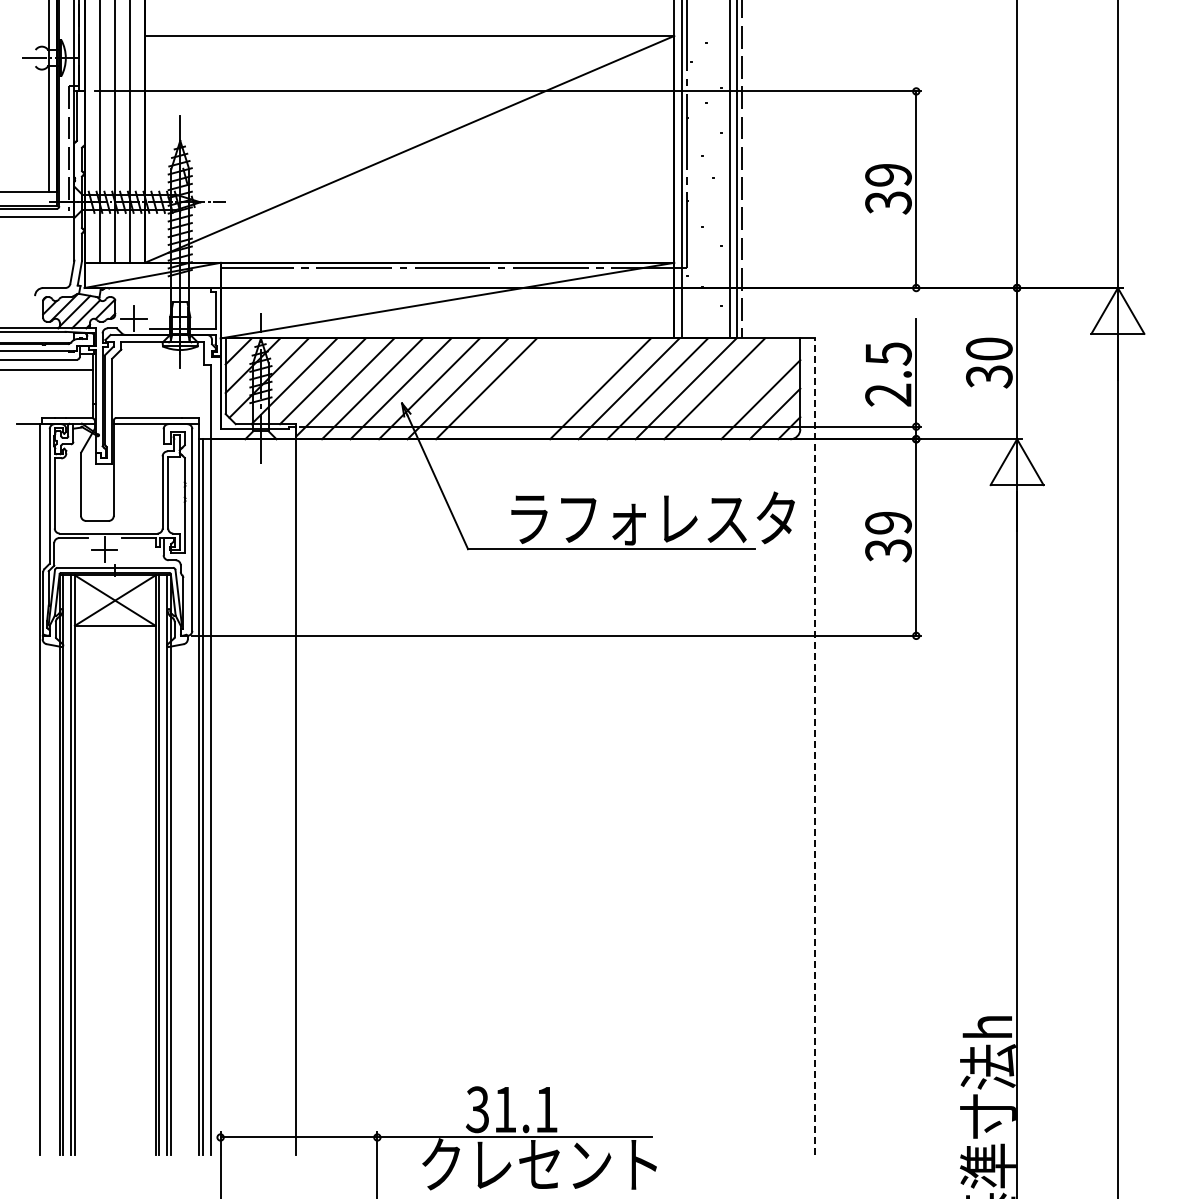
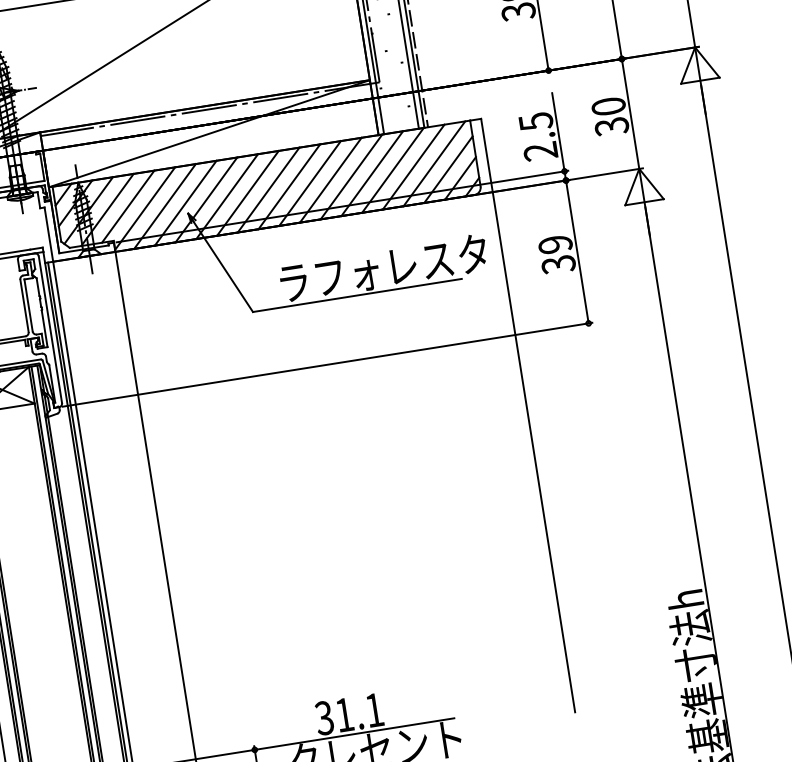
line: (514, 388) -> (268, 189), added
line: (543, 388) -> (289, 186), added
line: (571, 388) -> (309, 183), added
line: (742, 388) -> (433, 163), added
line: (815, 746) -> (528, 415), dashed -> solid

